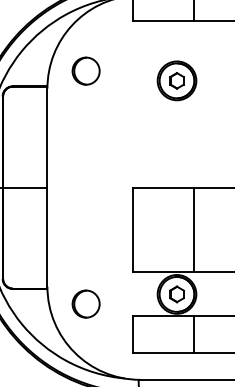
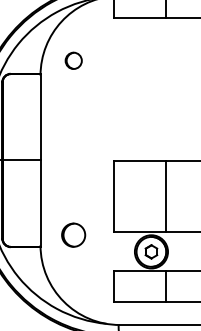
part: (85, 70) -> (73, 60), size x0.7
part: (177, 80) -> (151, 68), removed
part: (85, 303) -> (73, 234), moved

